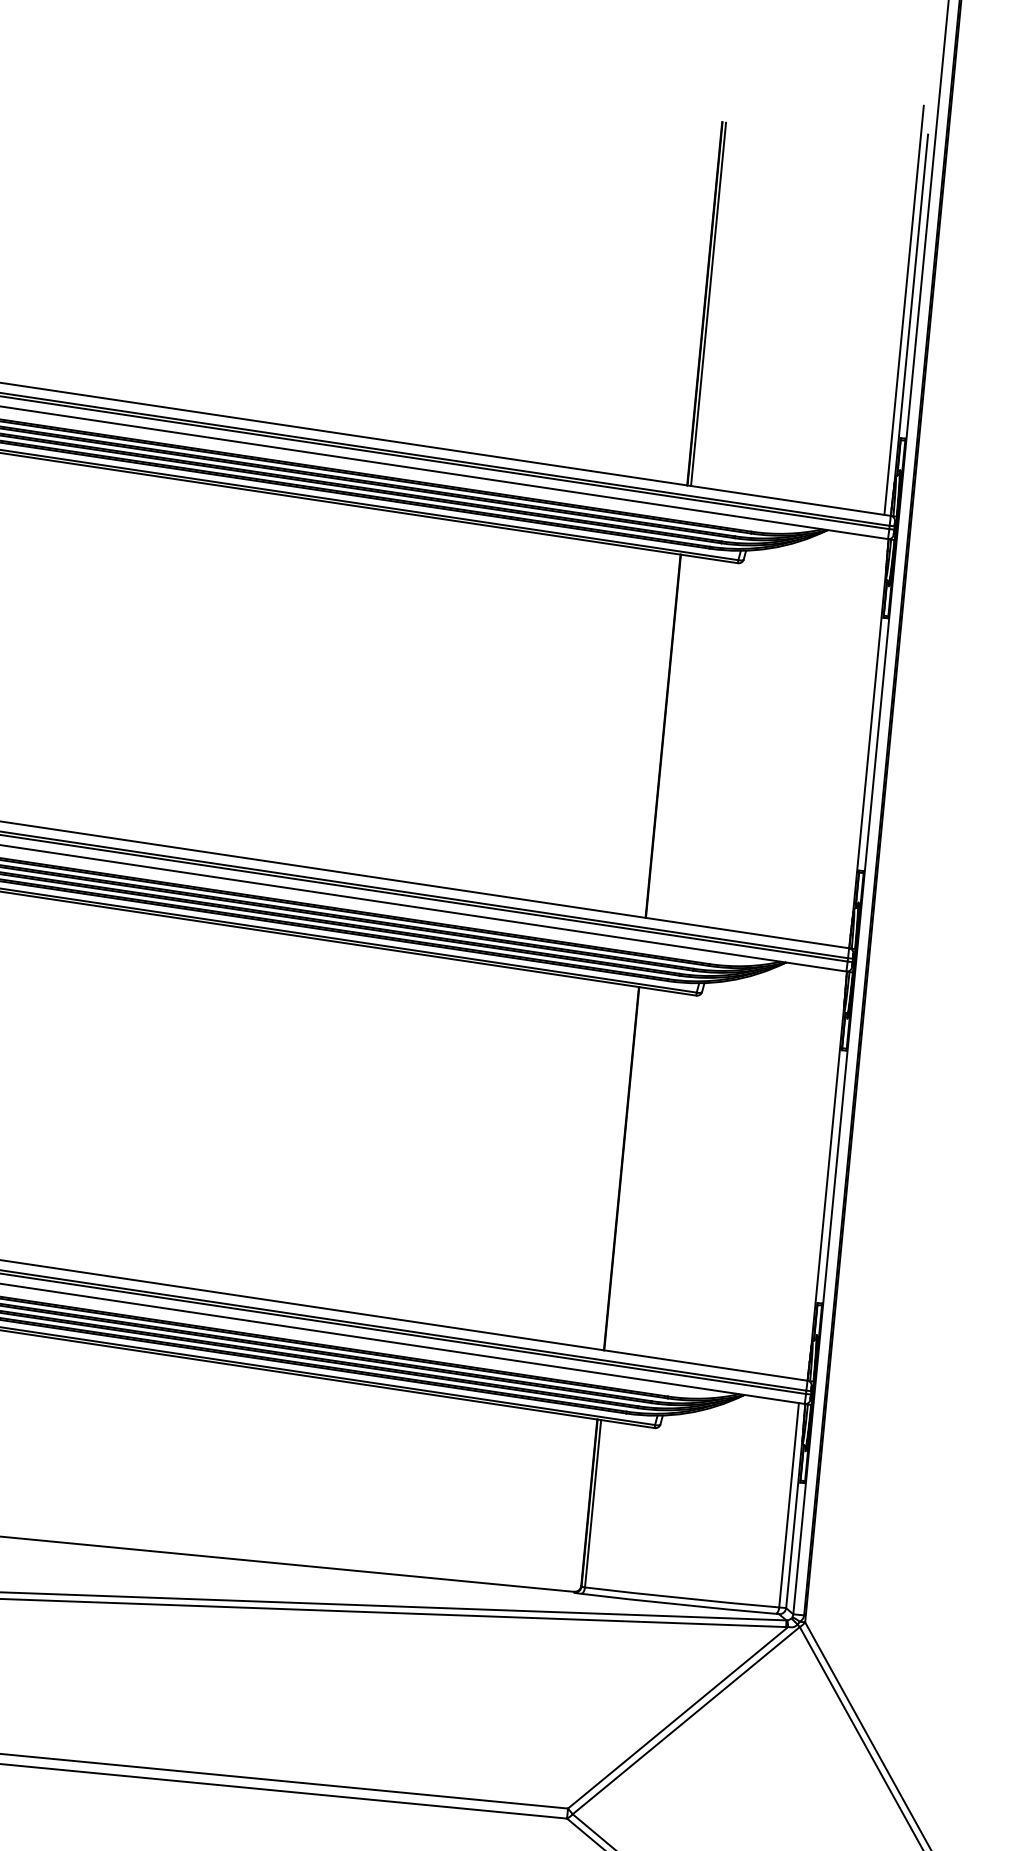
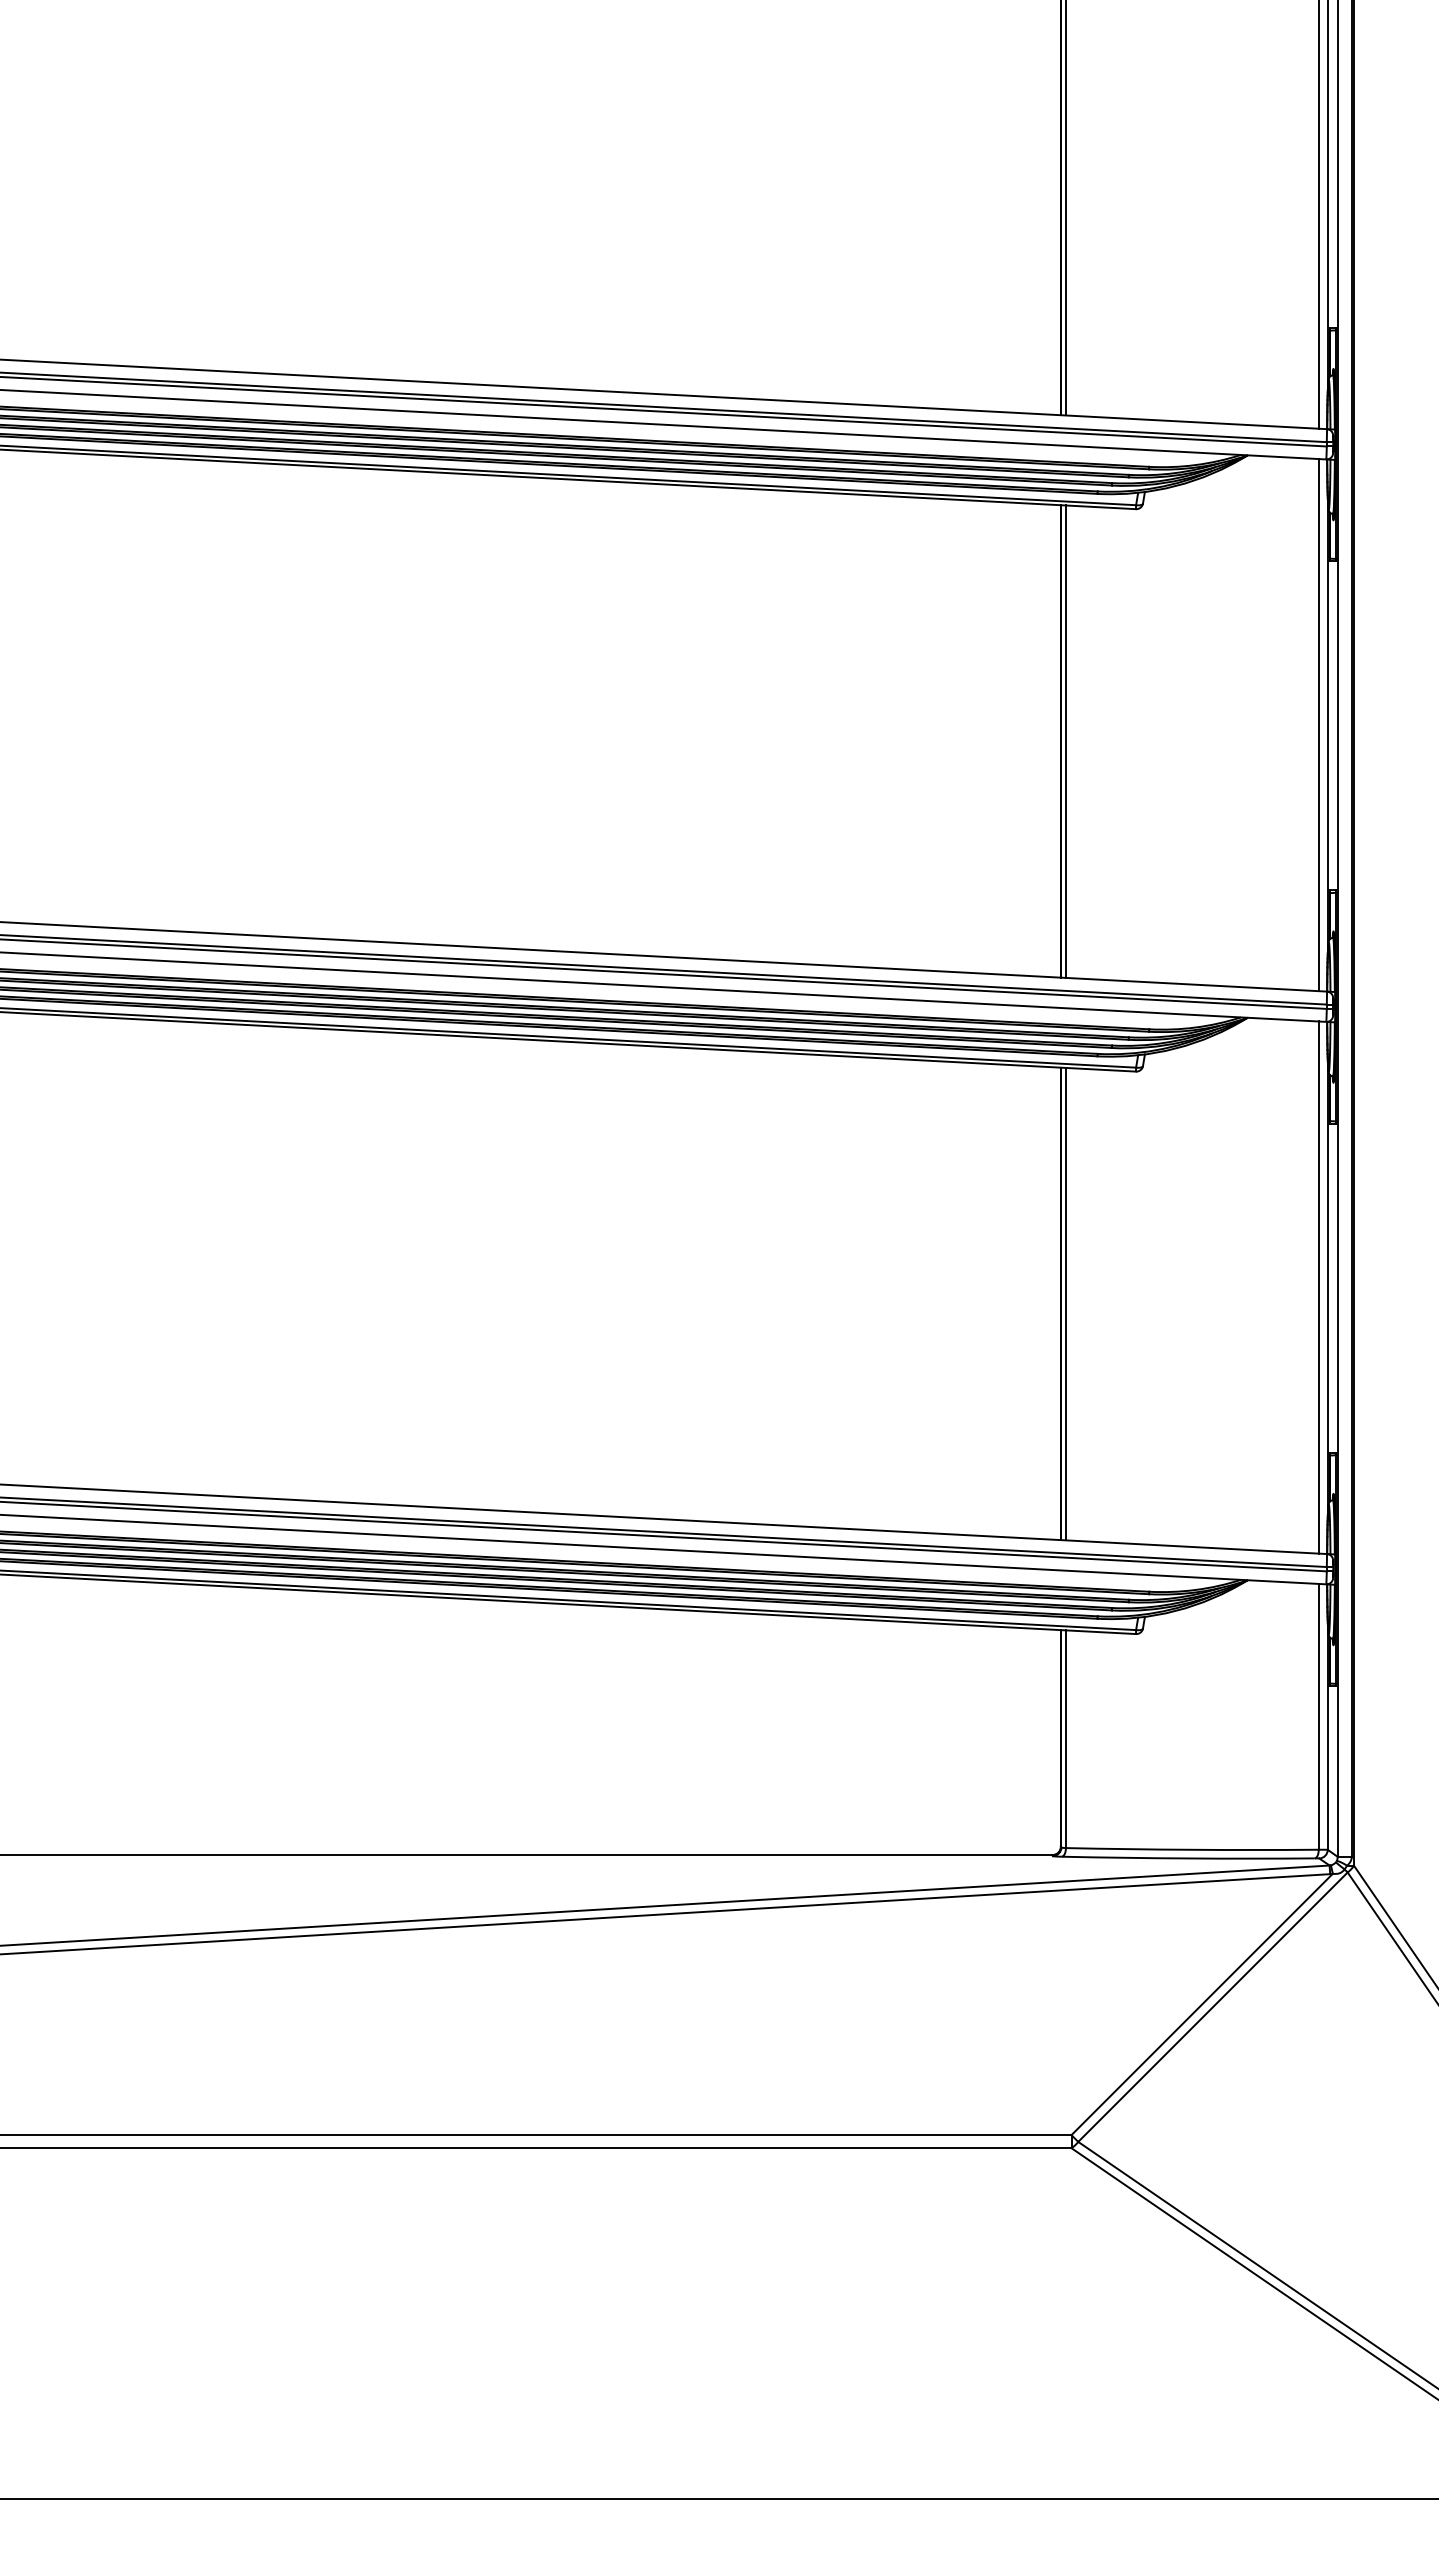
line: (666, 736) -> (1065, 741), added
line: (862, 743) -> (1318, 725), added
line: (624, 1168) -> (1065, 1303), added
line: (820, 1175) -> (1318, 1287), added

